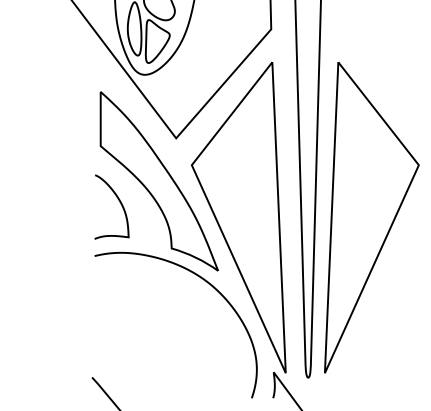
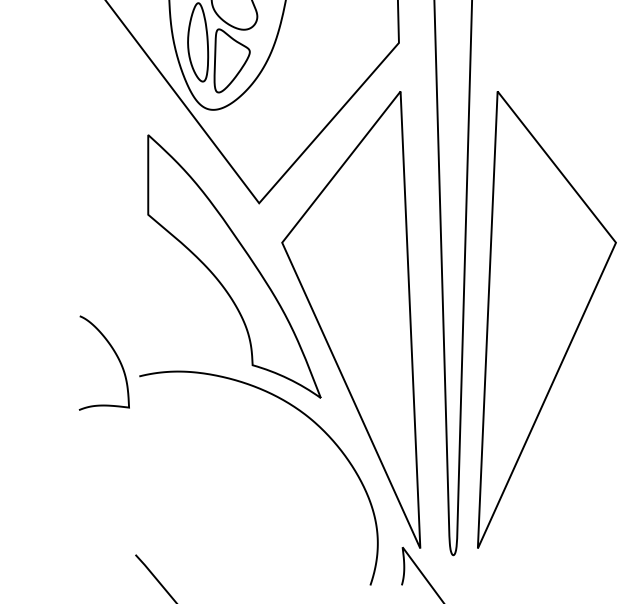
curve: (119, 202) -> (115, 356), moved

